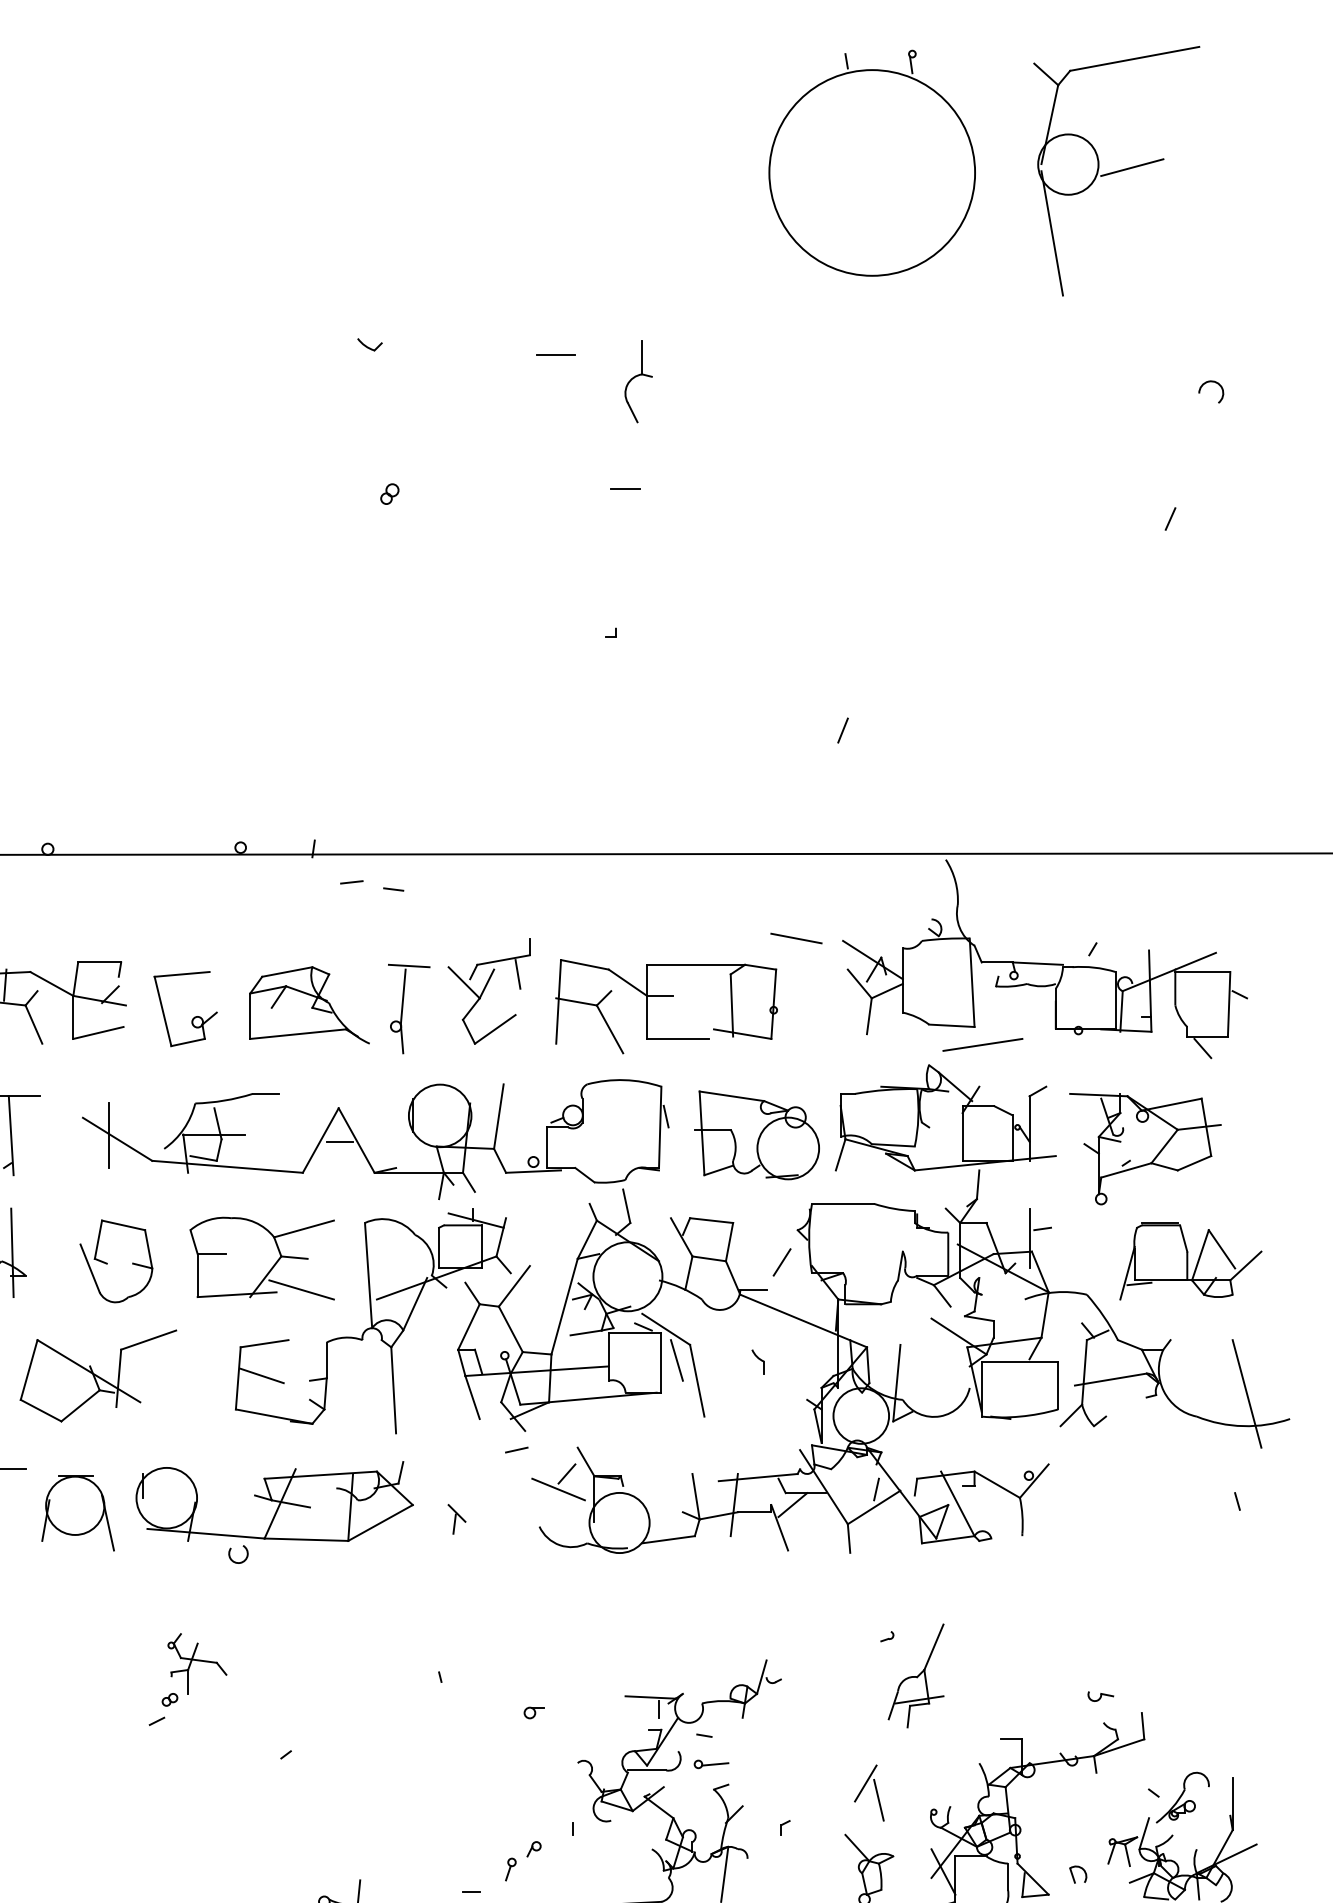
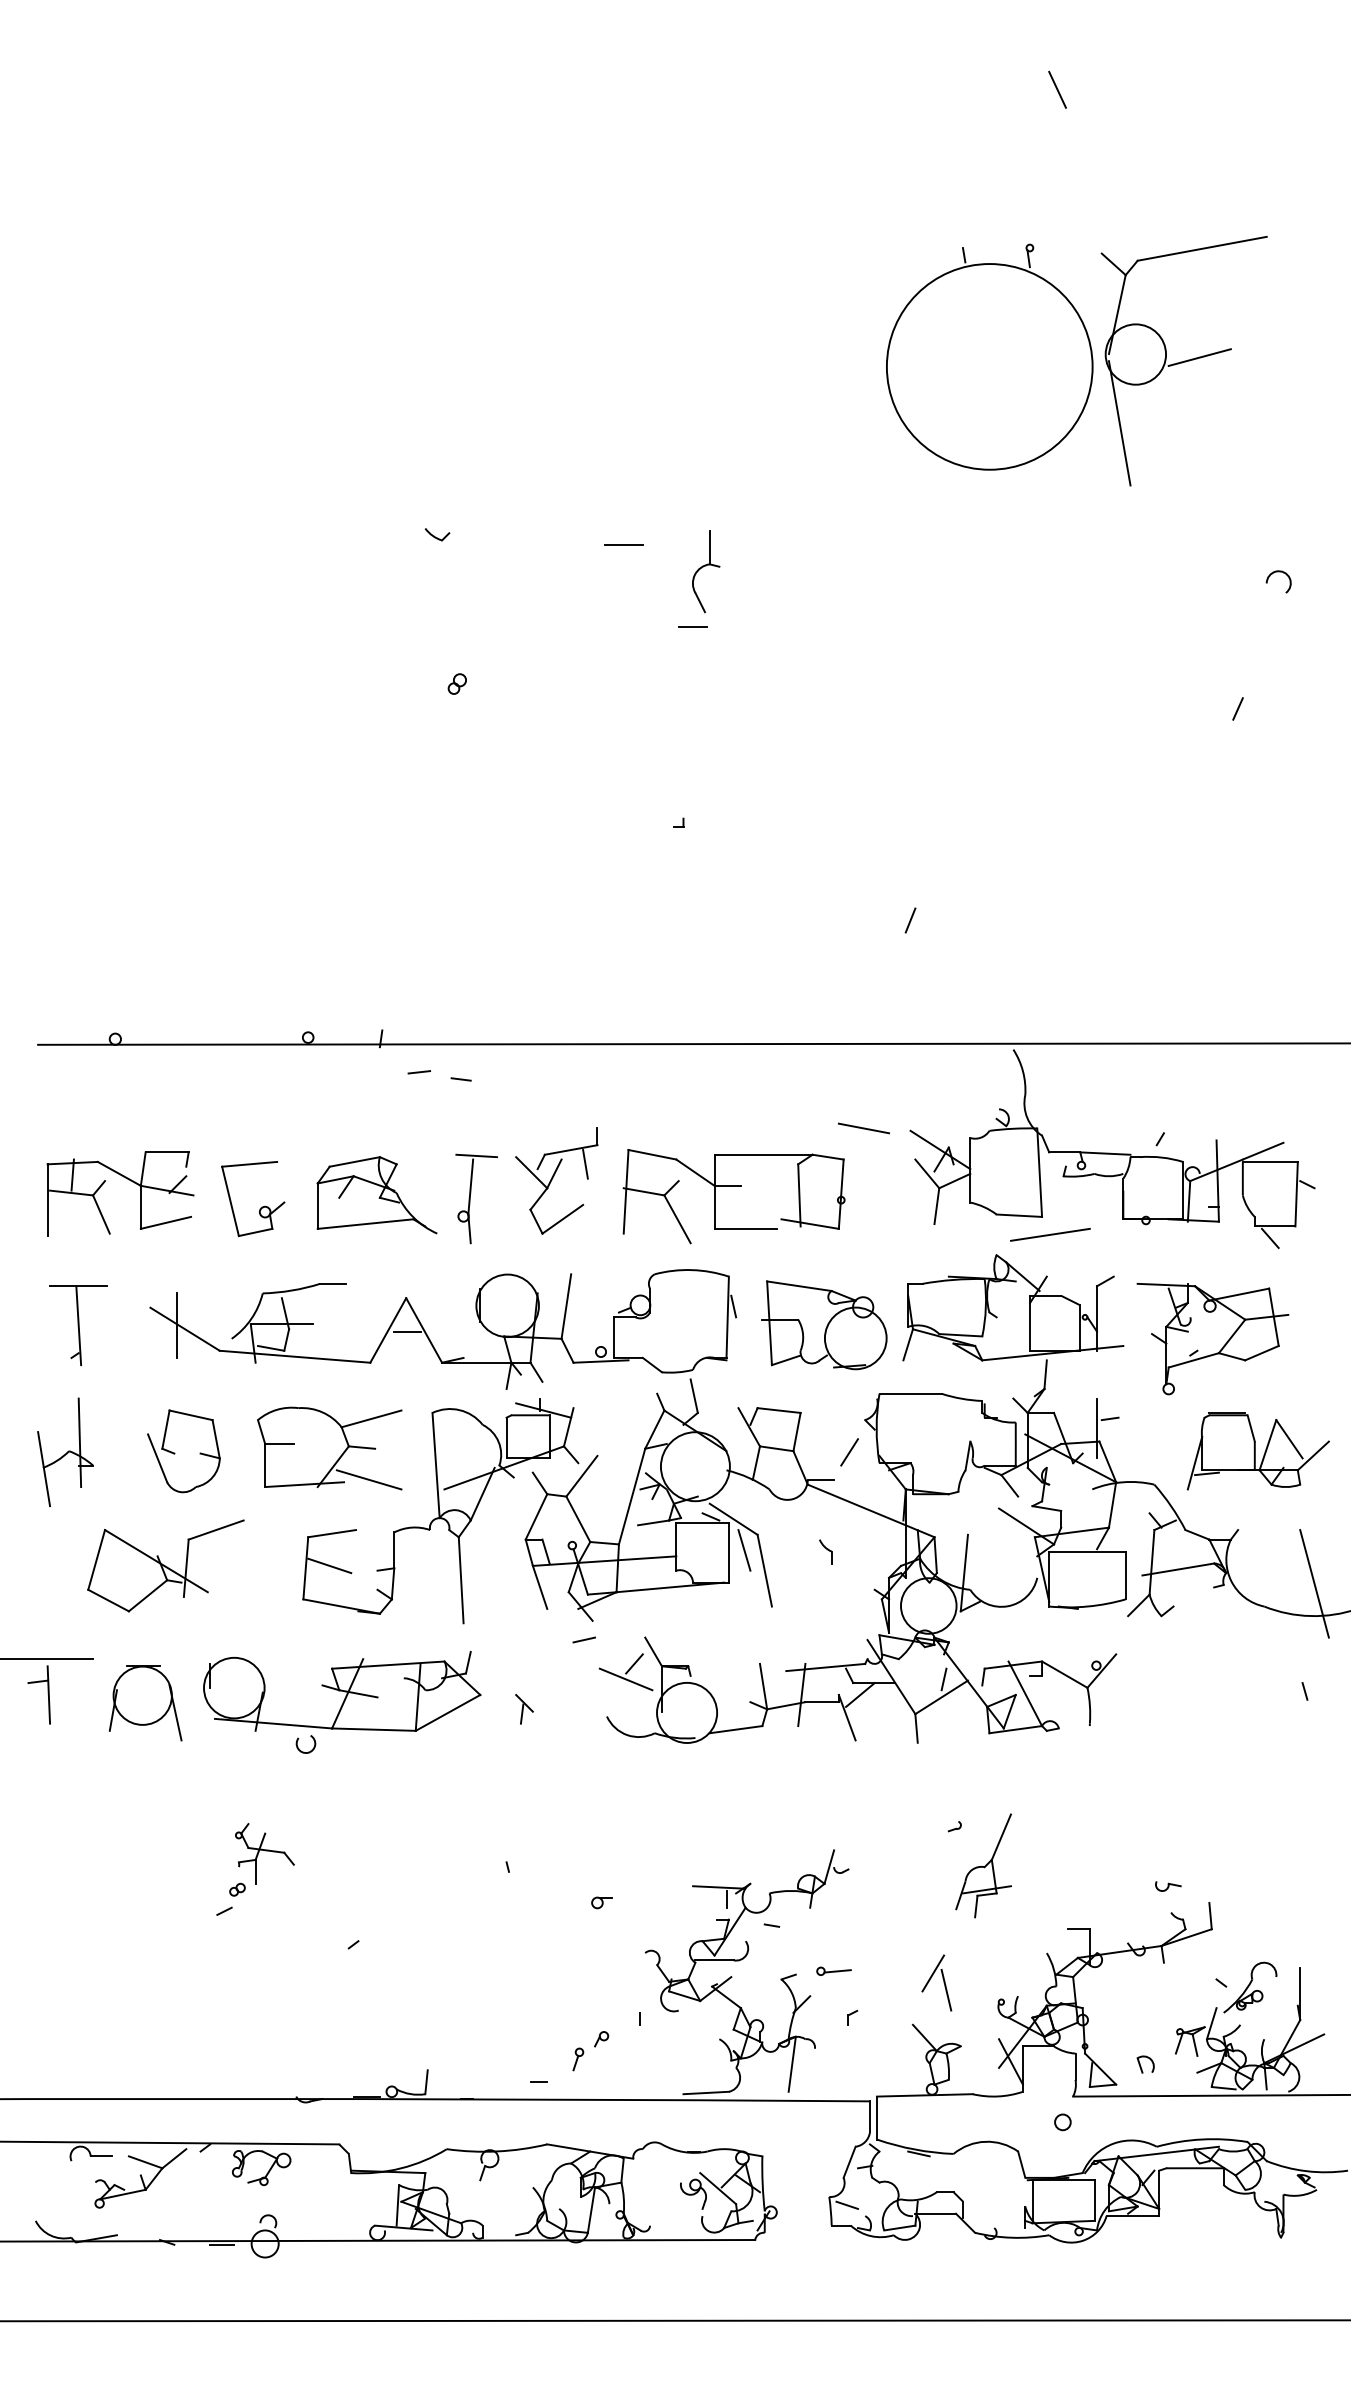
part: (872, 162) -> (989, 356), moved
line: (625, 488) -> (692, 626), moved
part: (711, 1763) -> (833, 1970), moved

